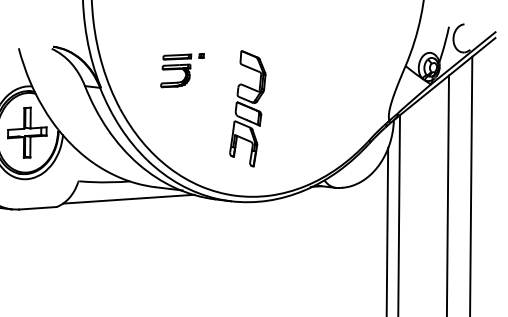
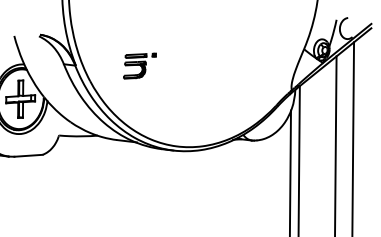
part: (182, 70) -> (139, 66), moved
part: (247, 108) -> (185, 81), removed
line: (128, 198) -> (96, 148), removed

